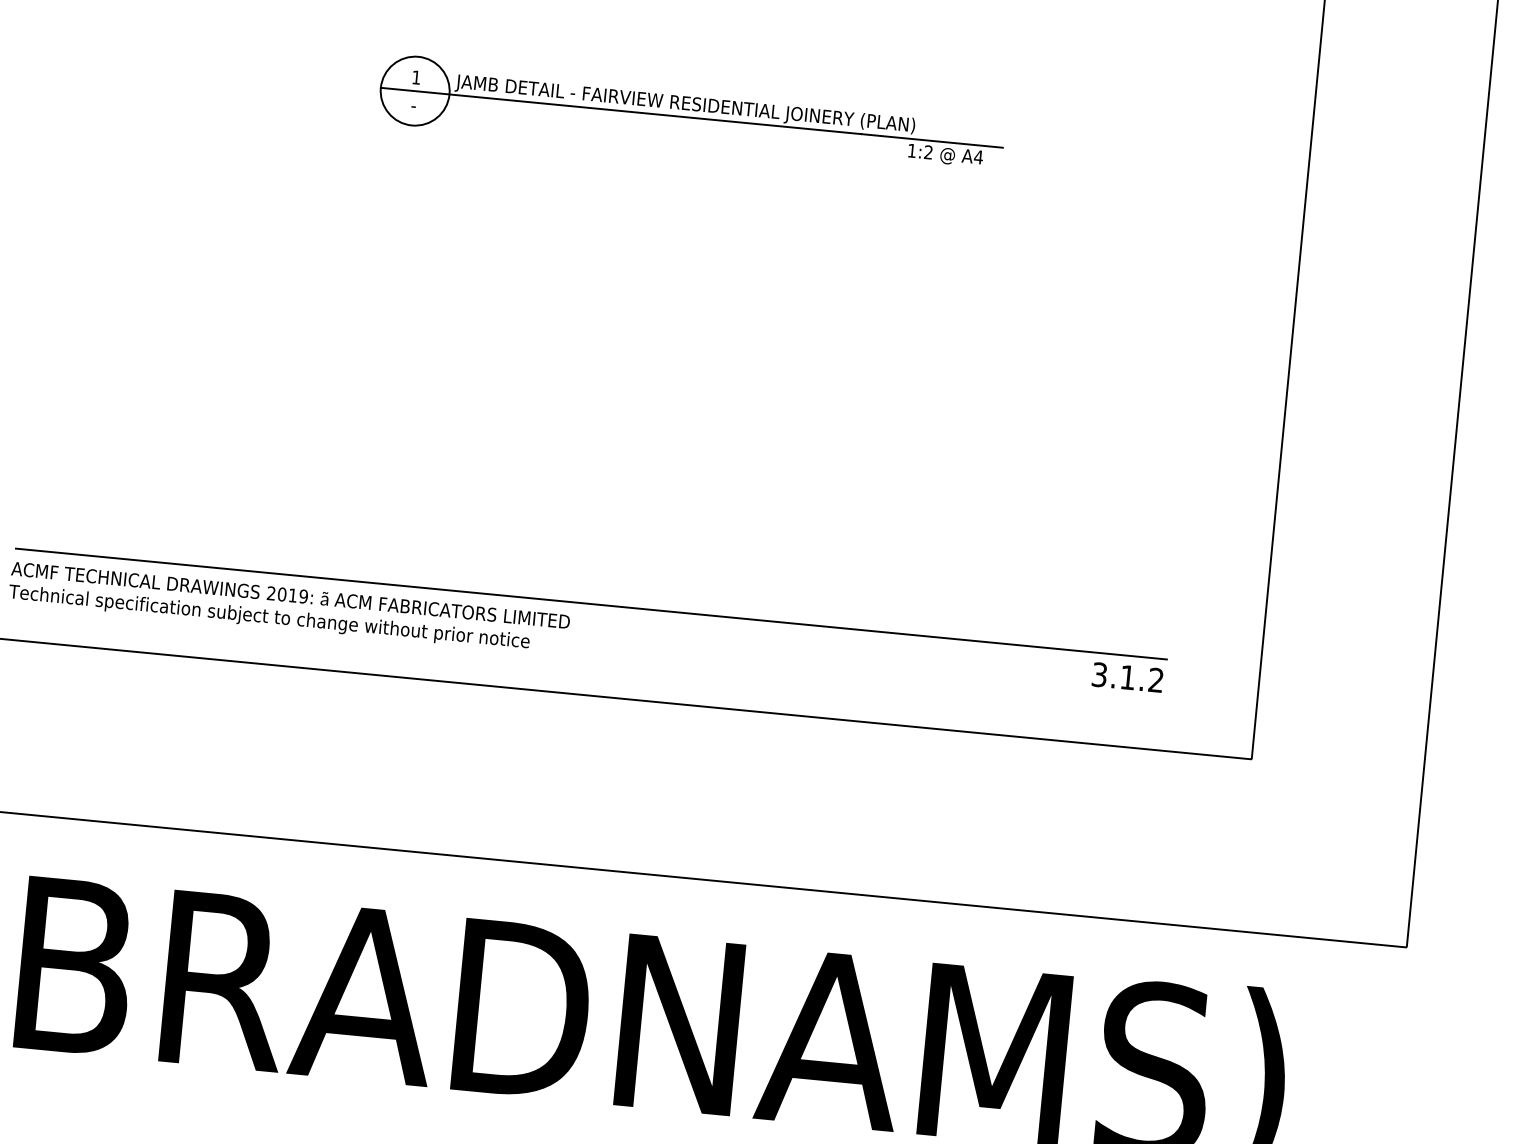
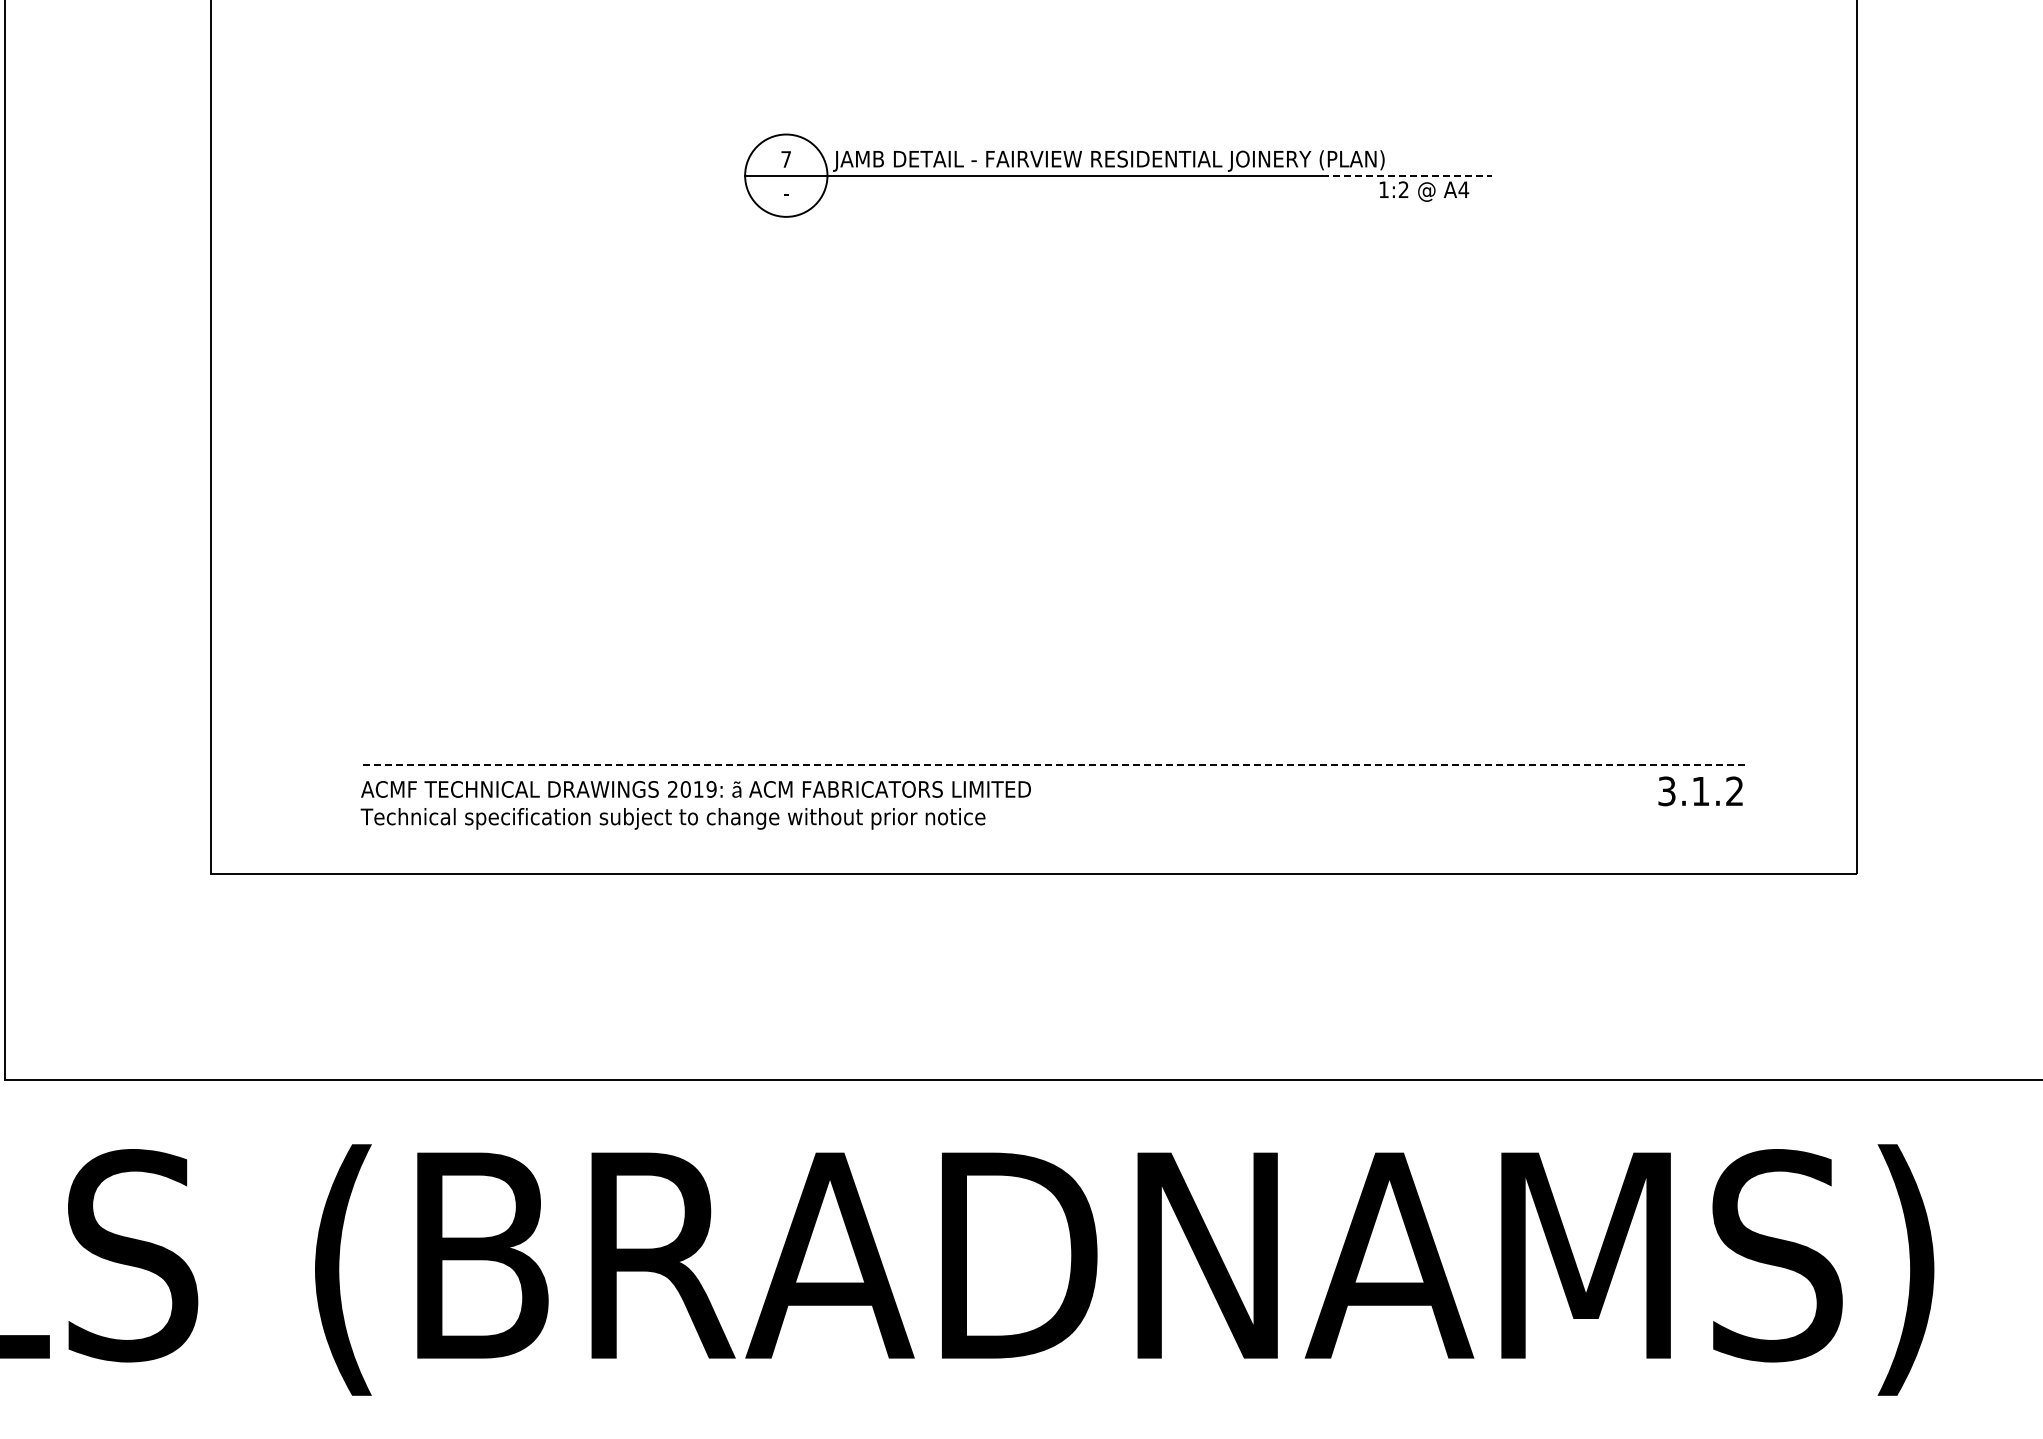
text: (415, 77) -> (785, 159), 1 -> 7
line: (932, 140) -> (1406, 175), solid -> dashed
line: (591, 604) -> (1054, 765), solid -> dashed

